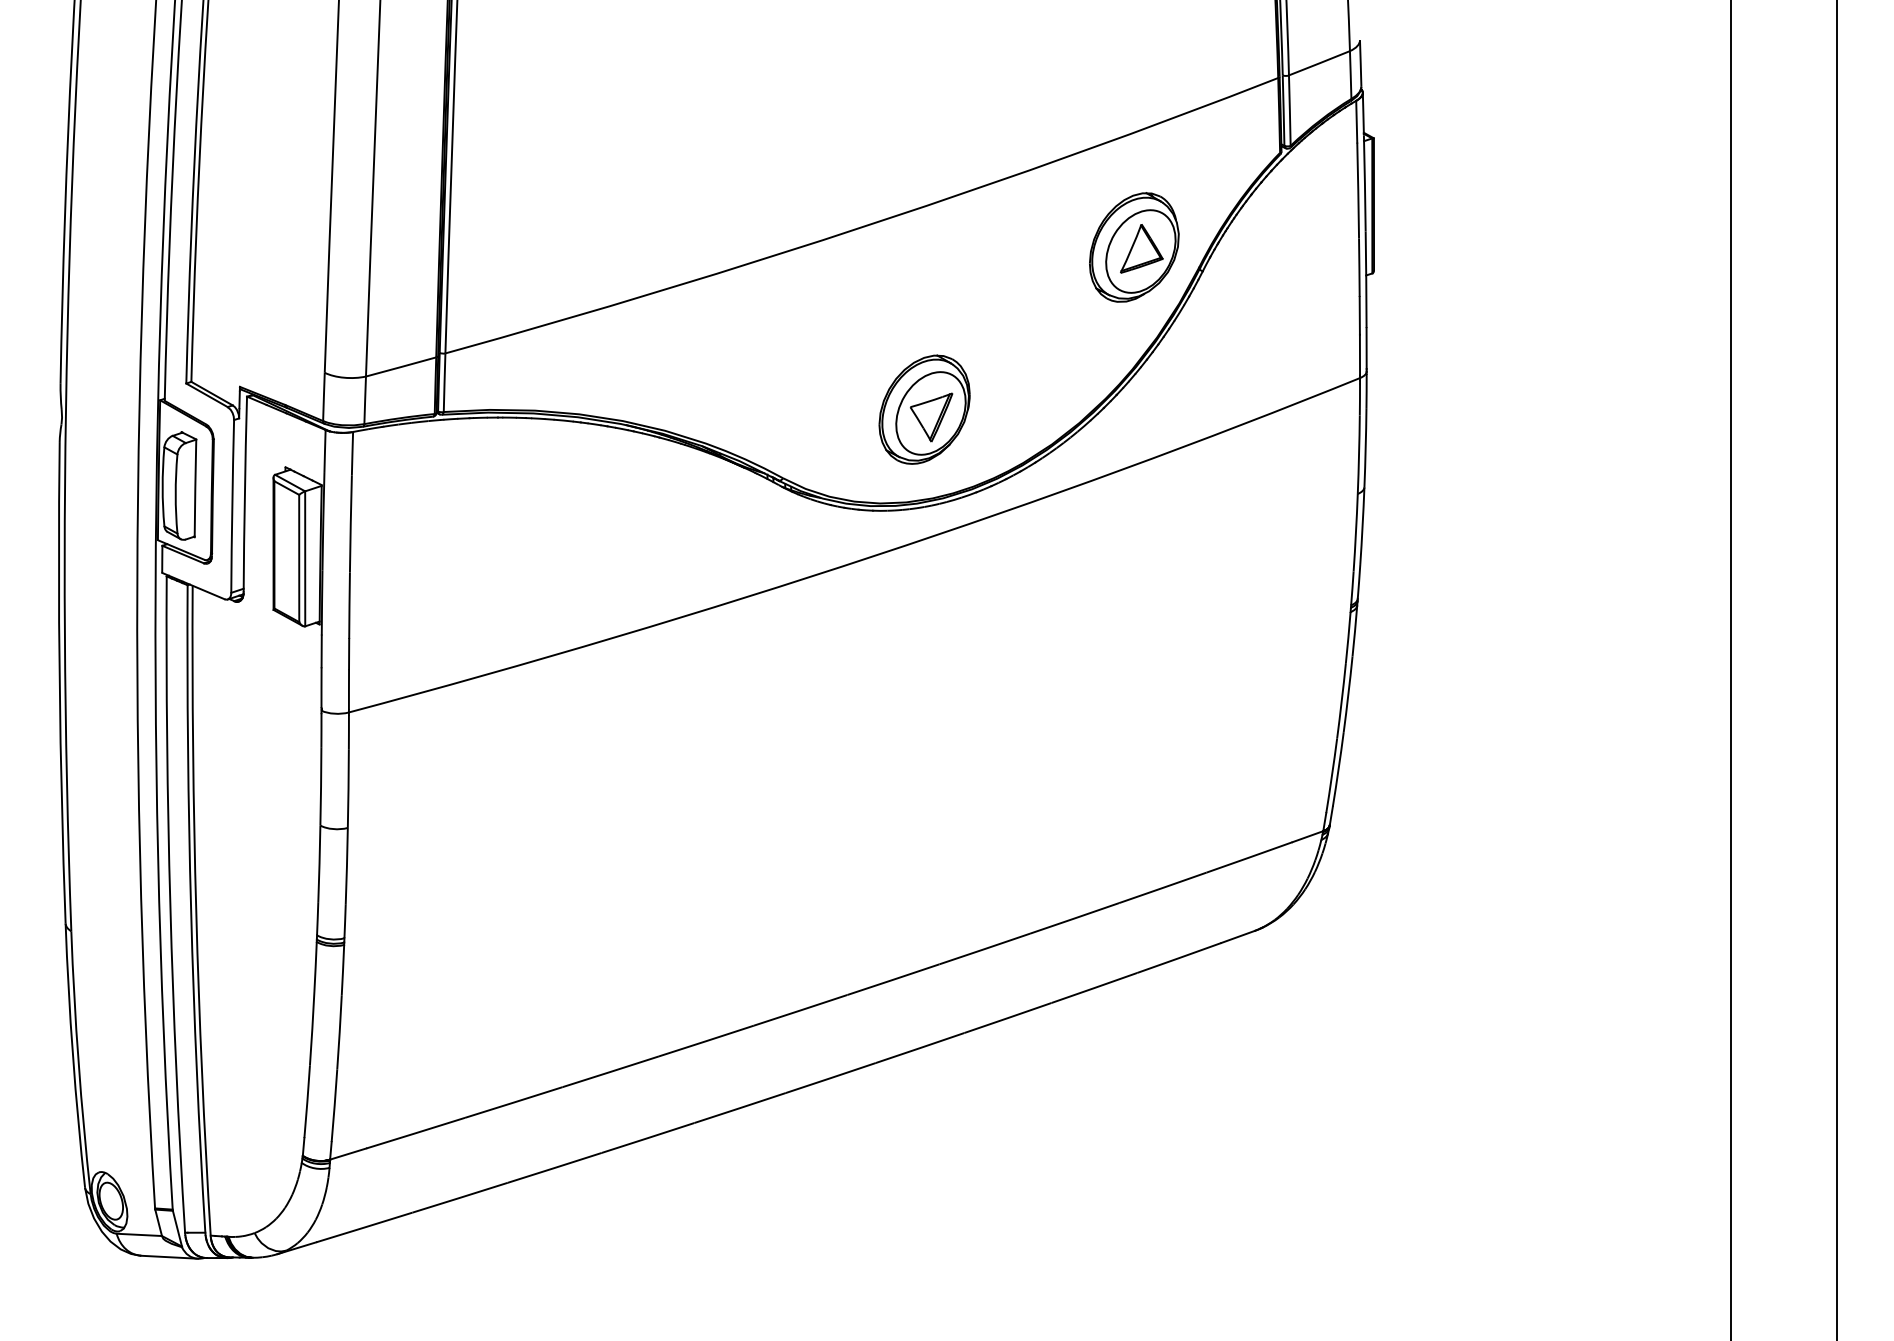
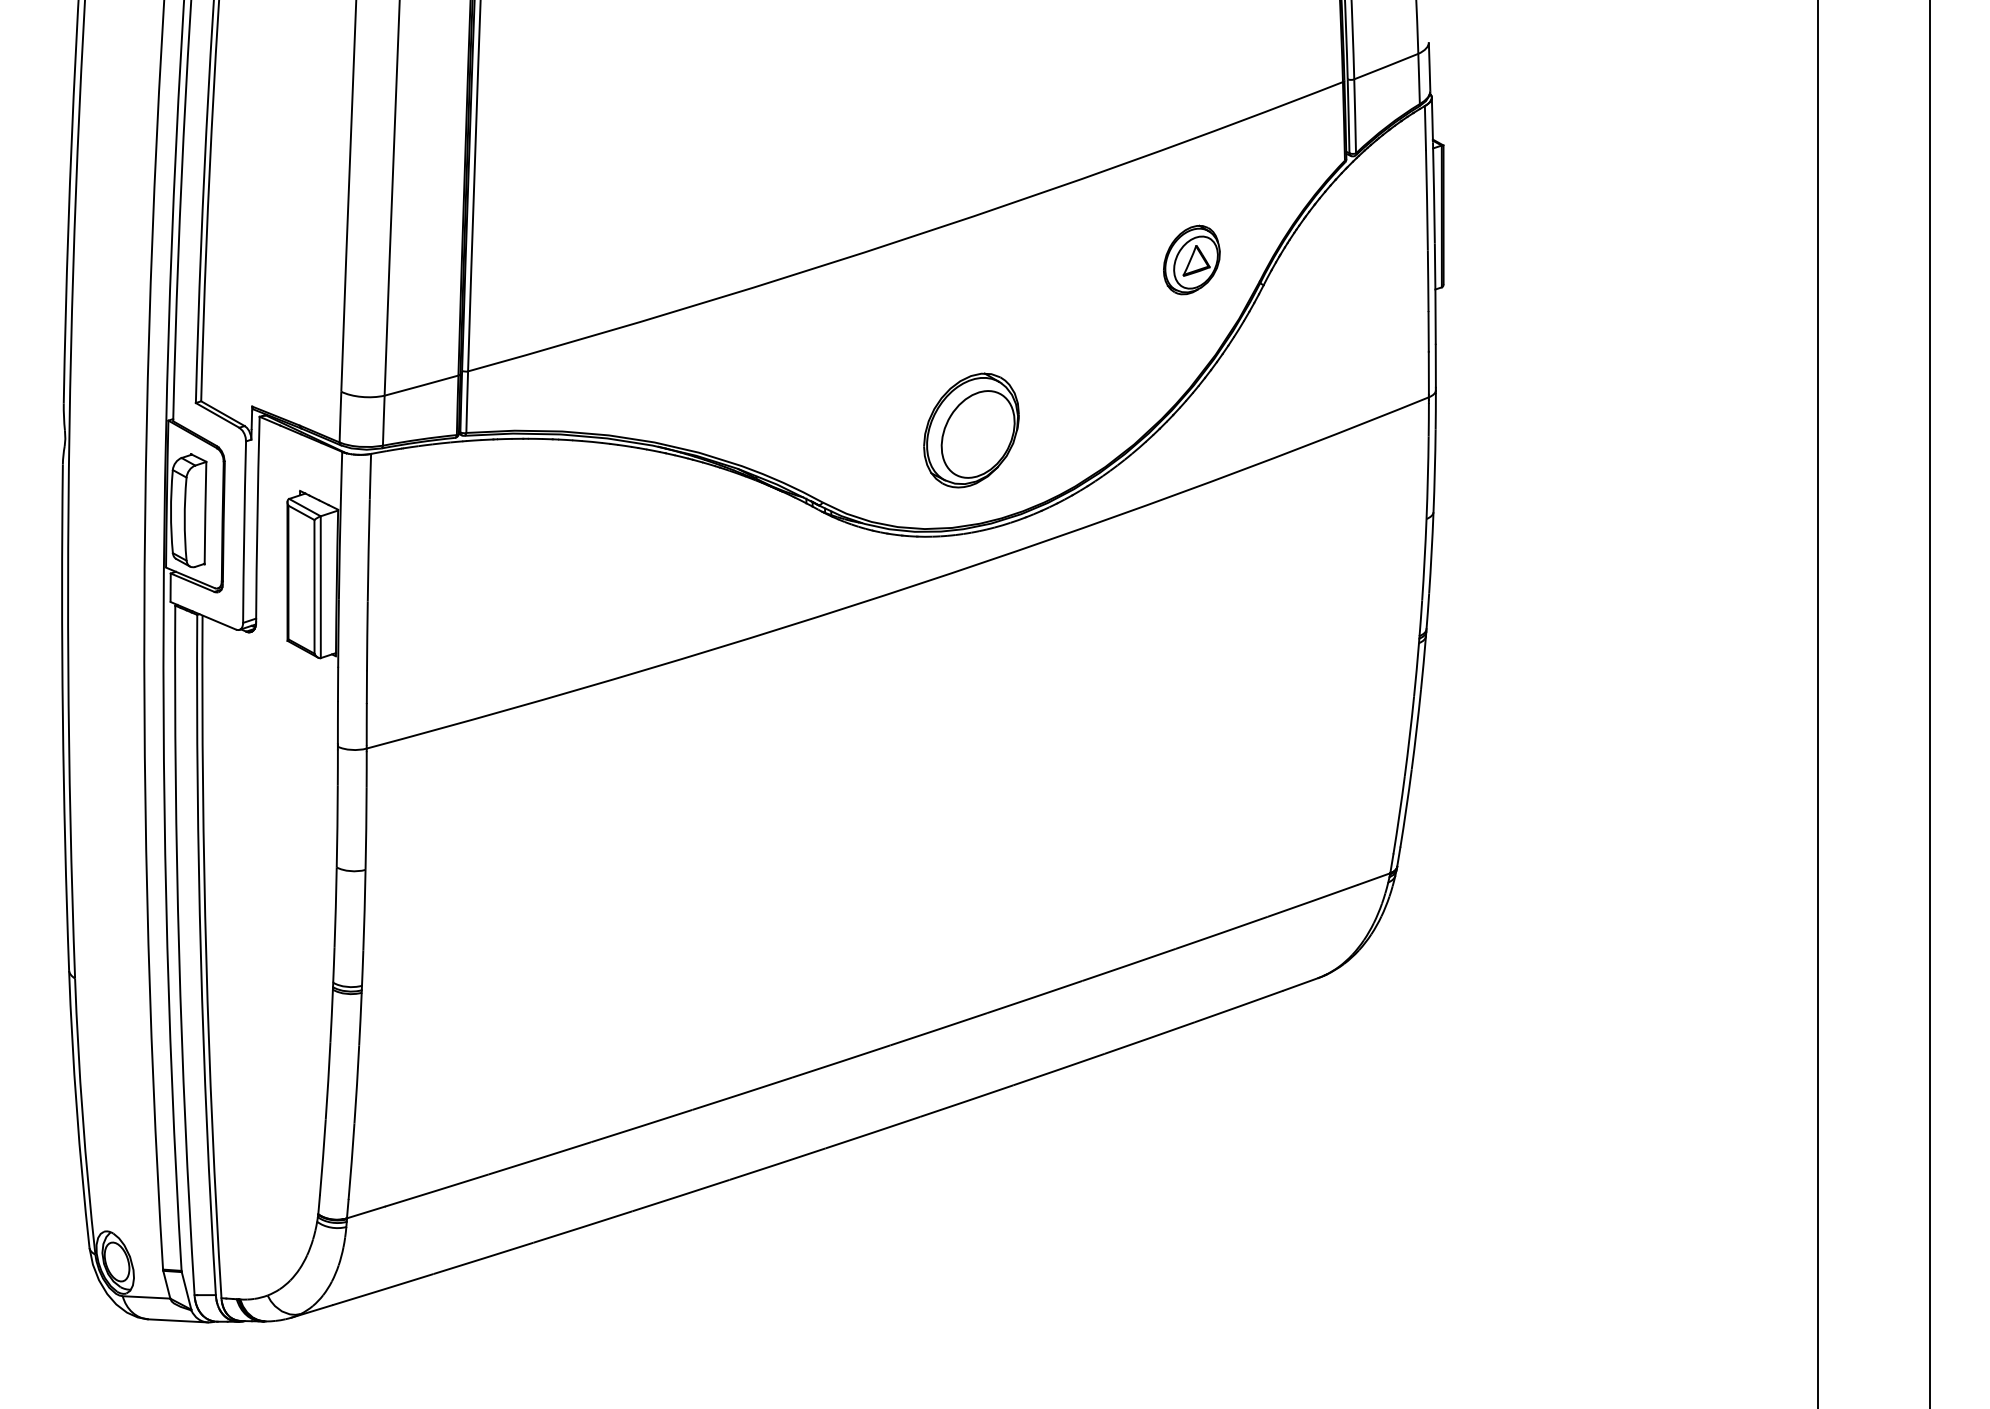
part: (1134, 246) -> (1191, 259), size x0.6
part: (931, 417) -> (978, 438), removed

